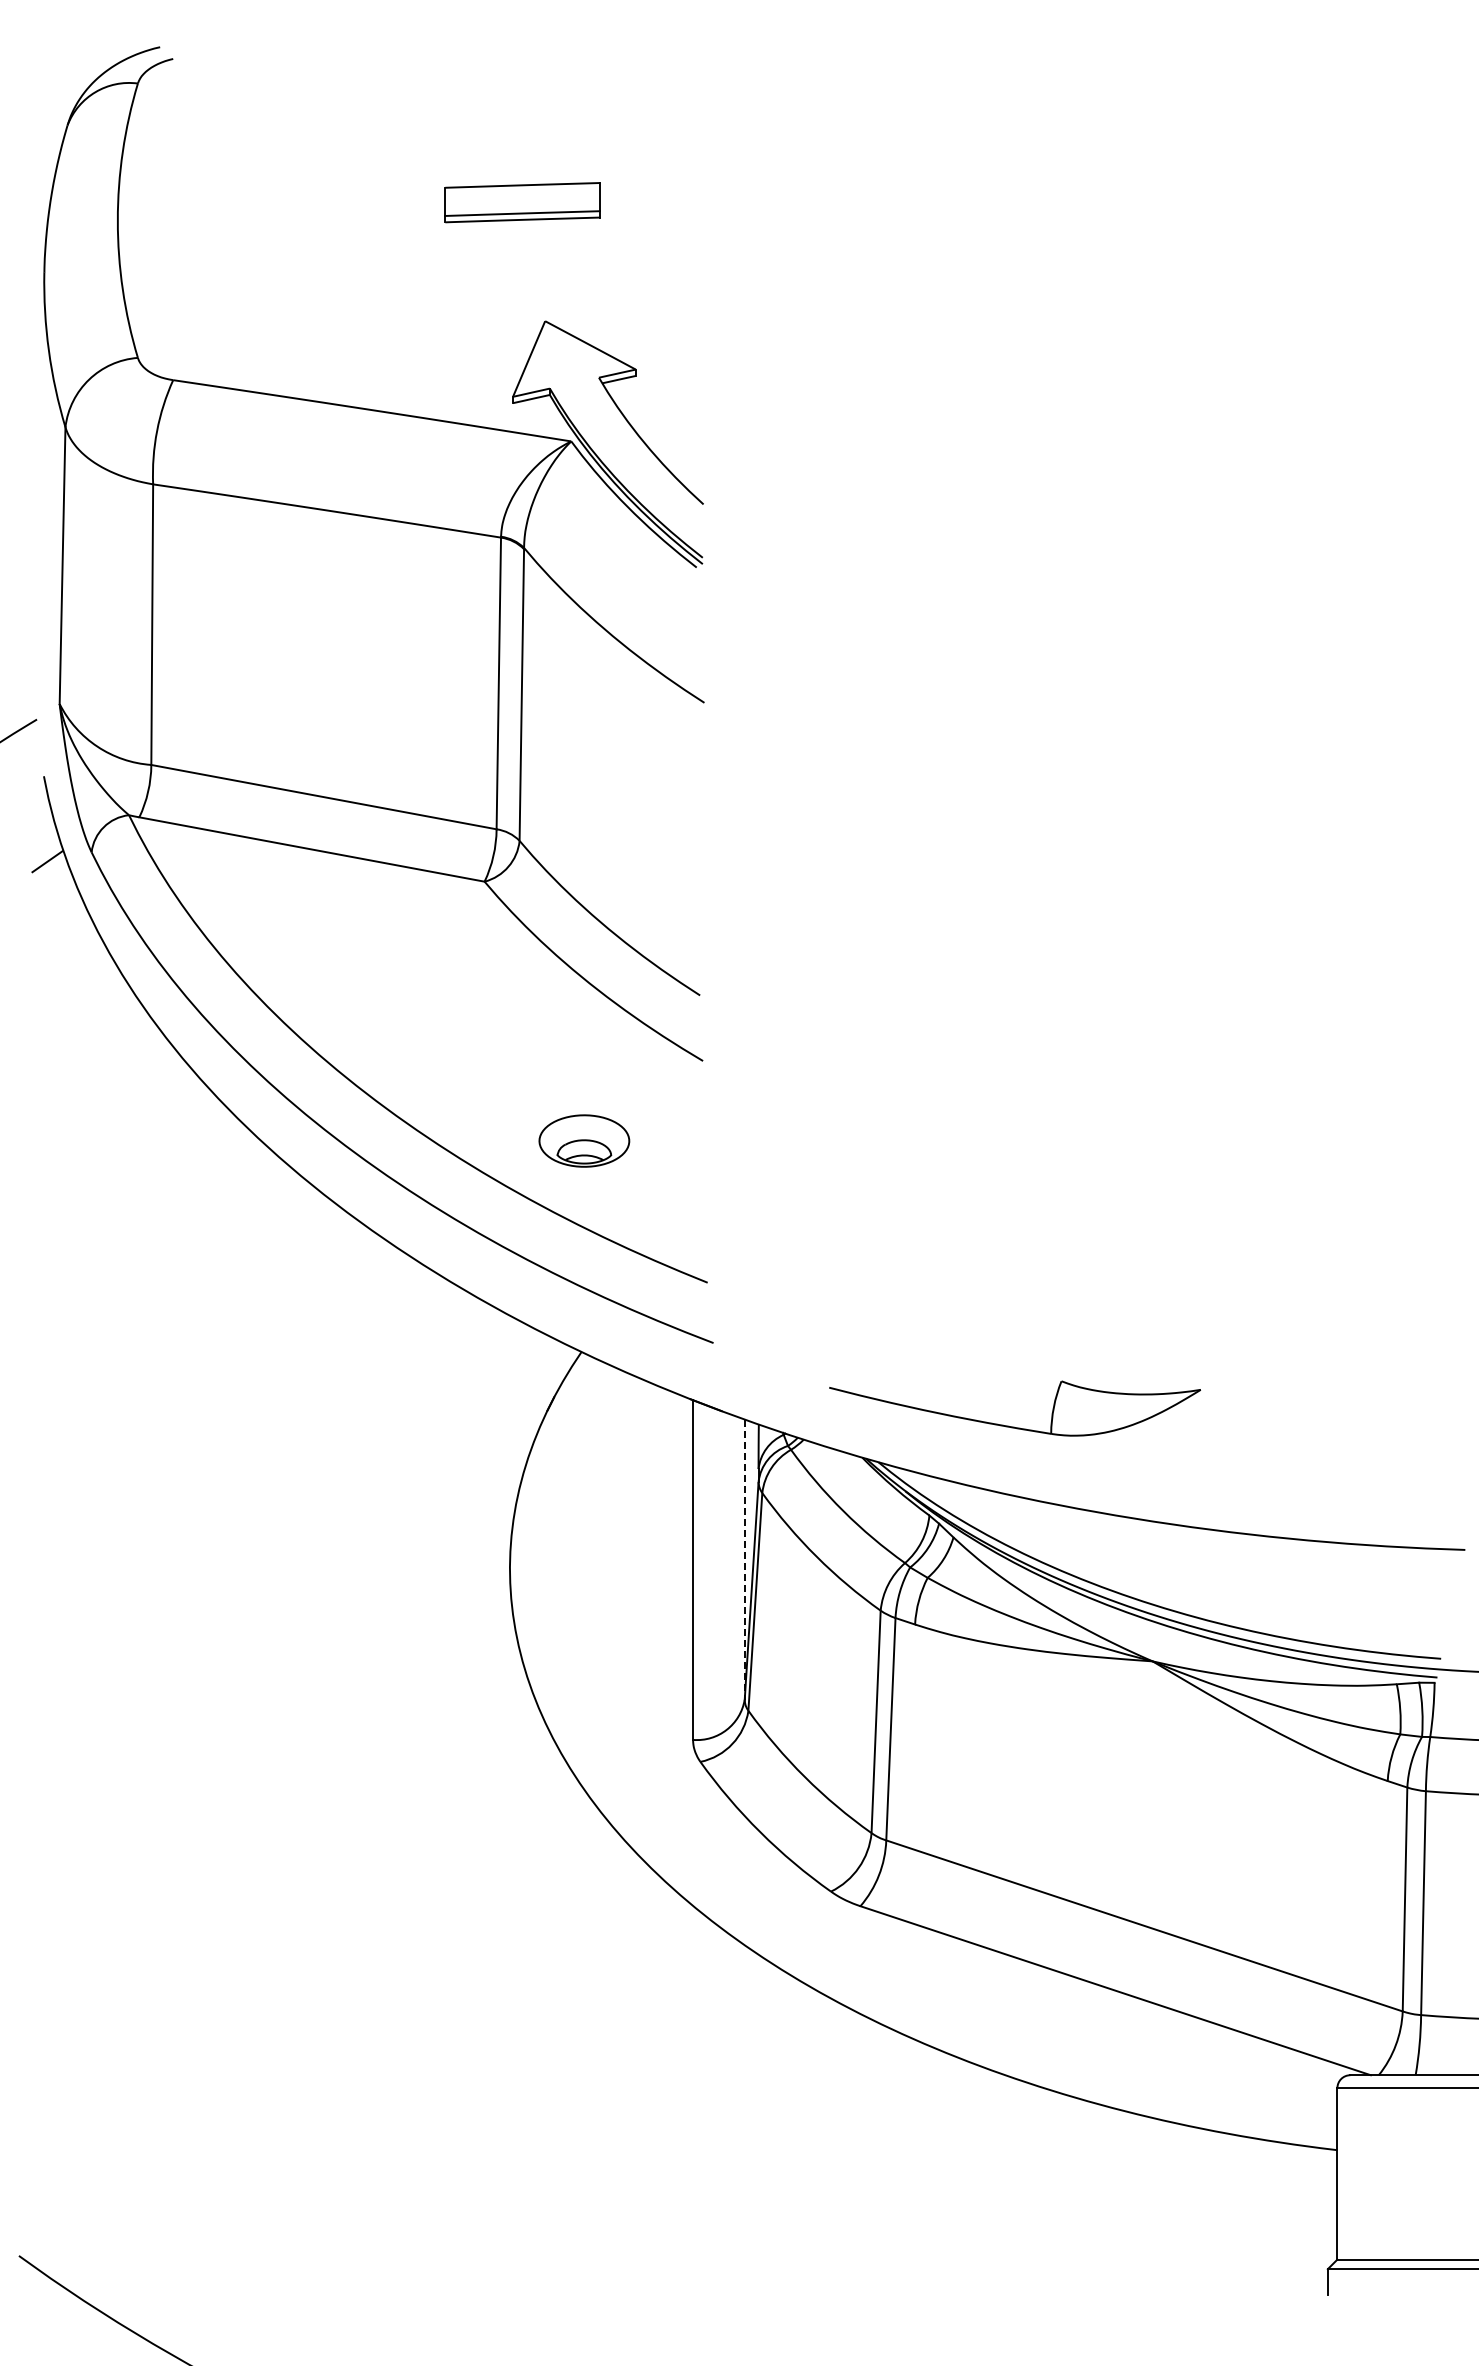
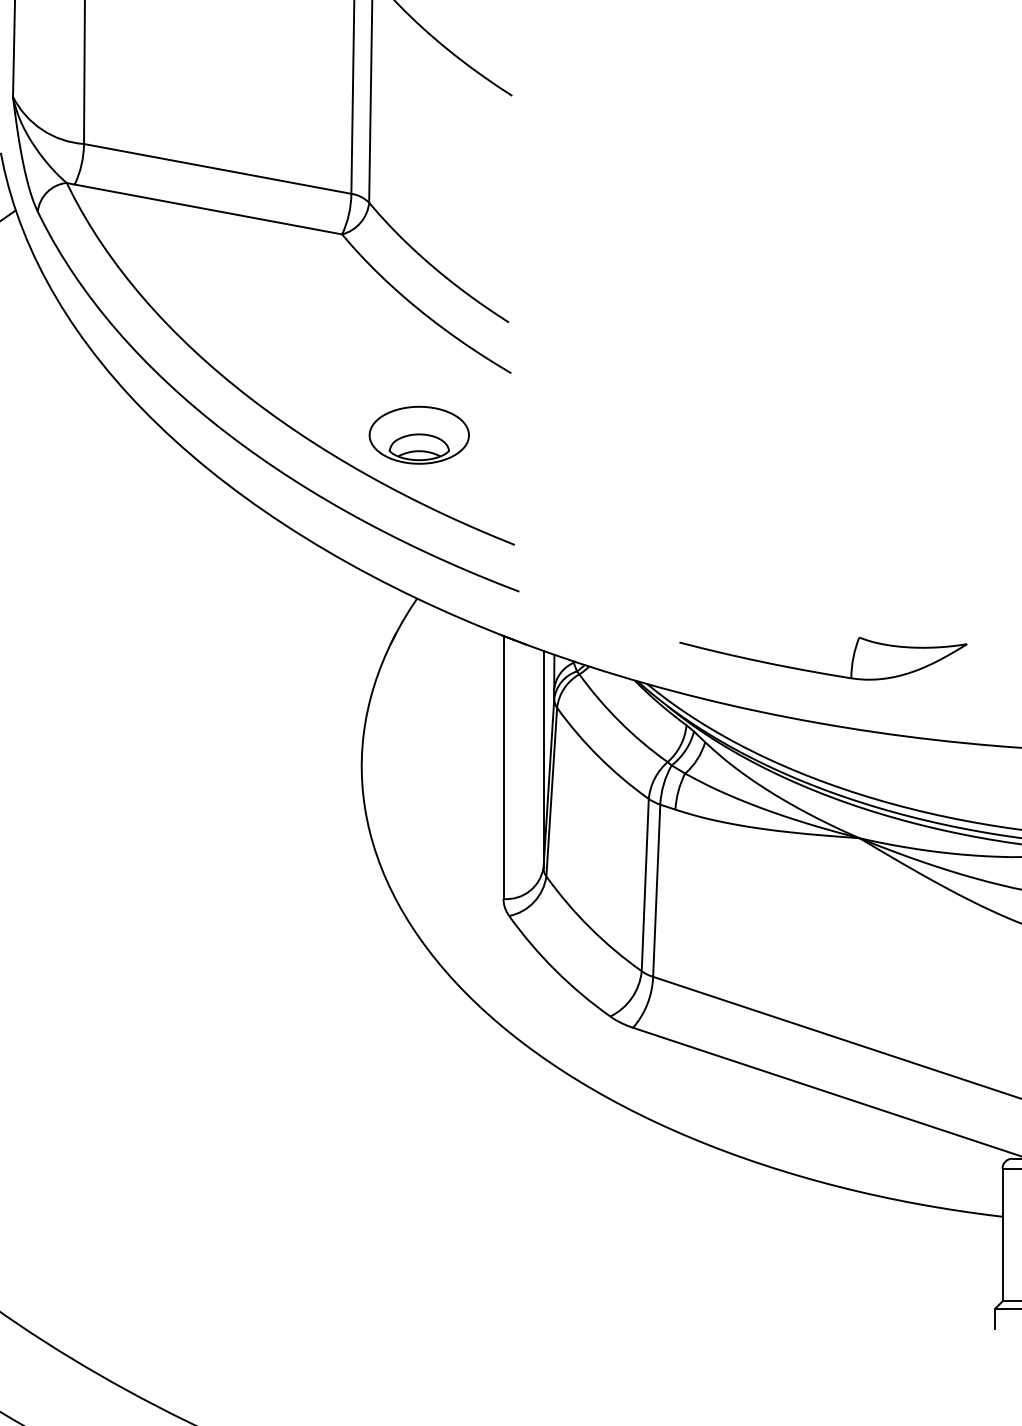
part: (584, 1140) -> (419, 434), size x1.43
part: (1014, 1426) -> (822, 672), moved
line: (744, 1560) -> (543, 760), dashed -> solid

